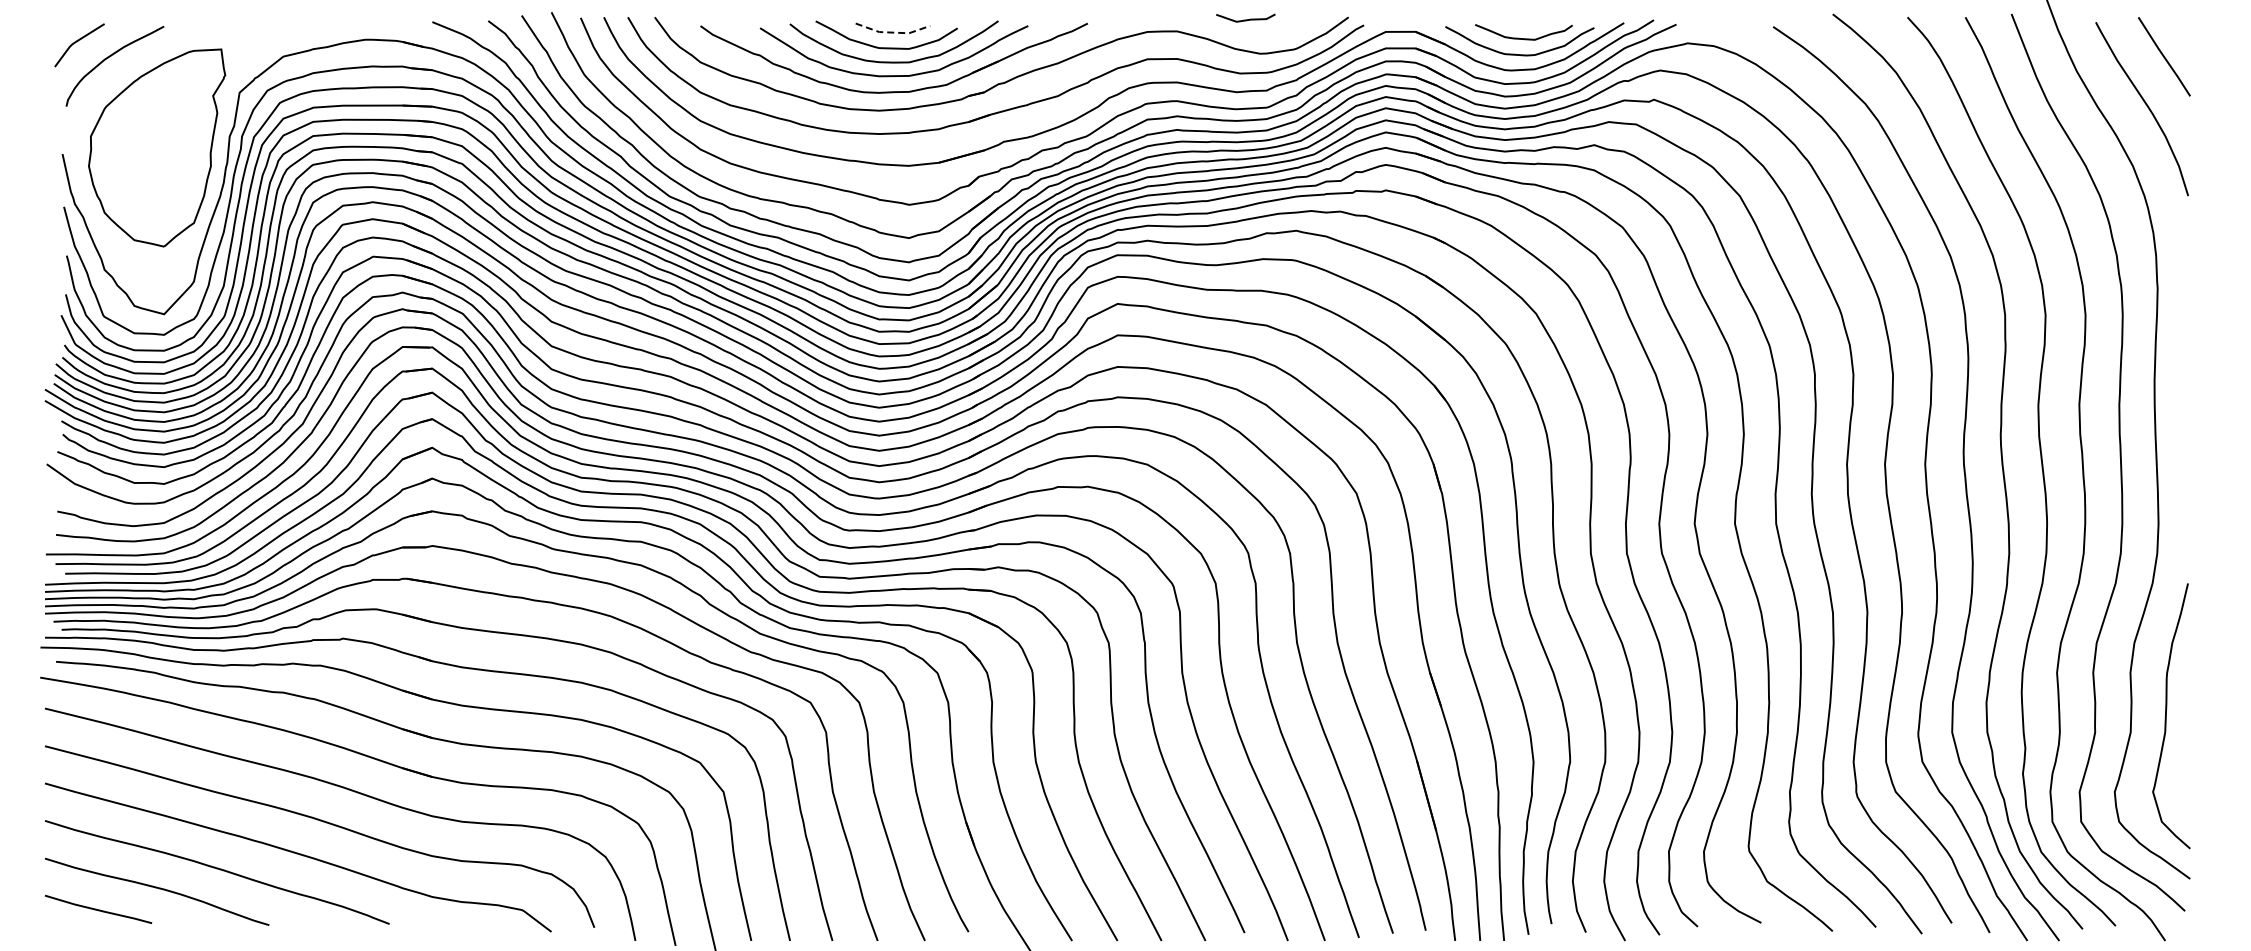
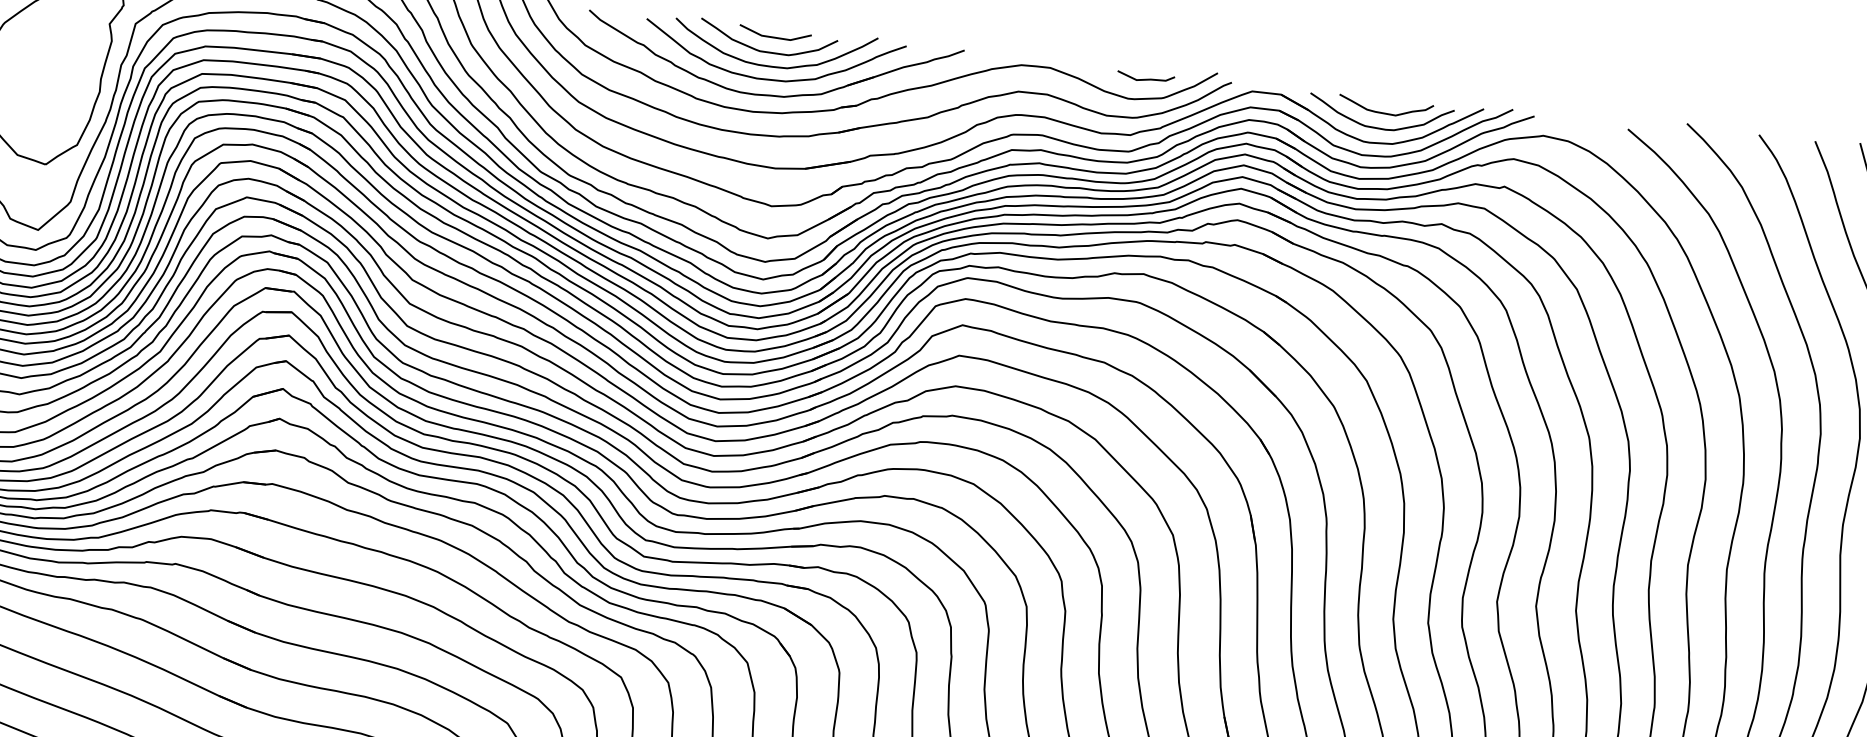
line: (1245, 19) -> (1145, 78), moved
line: (893, 32) -> (775, 37), dashed -> solid

